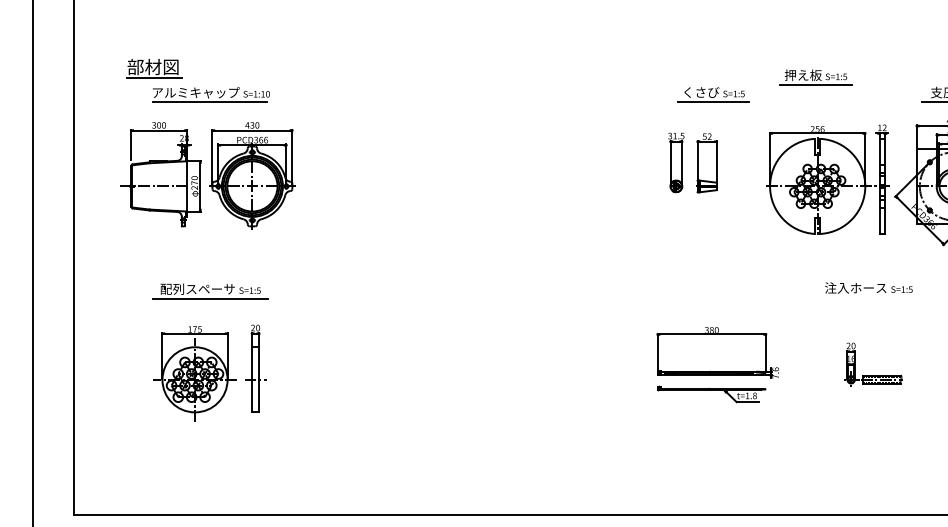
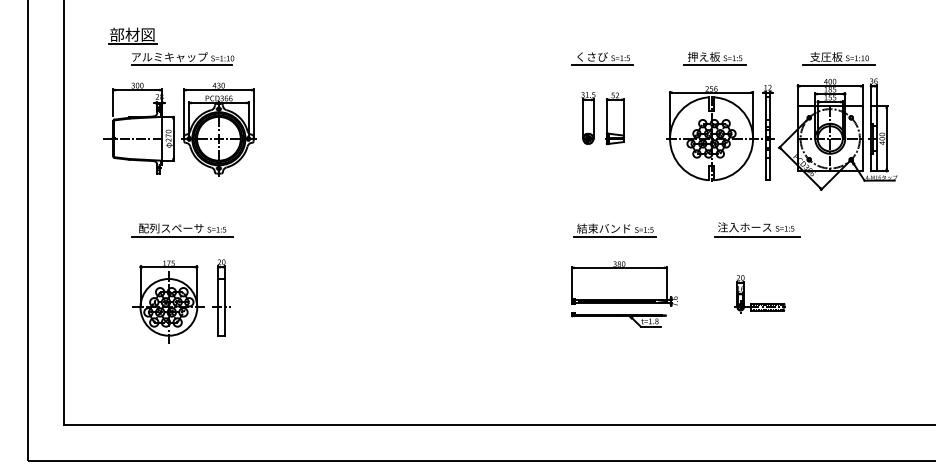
part: (815, 77) -> (714, 58), moved
part: (713, 94) -> (602, 58), moved
part: (706, 291) -> (614, 230), added
line: (869, 298) -> (756, 236), added

